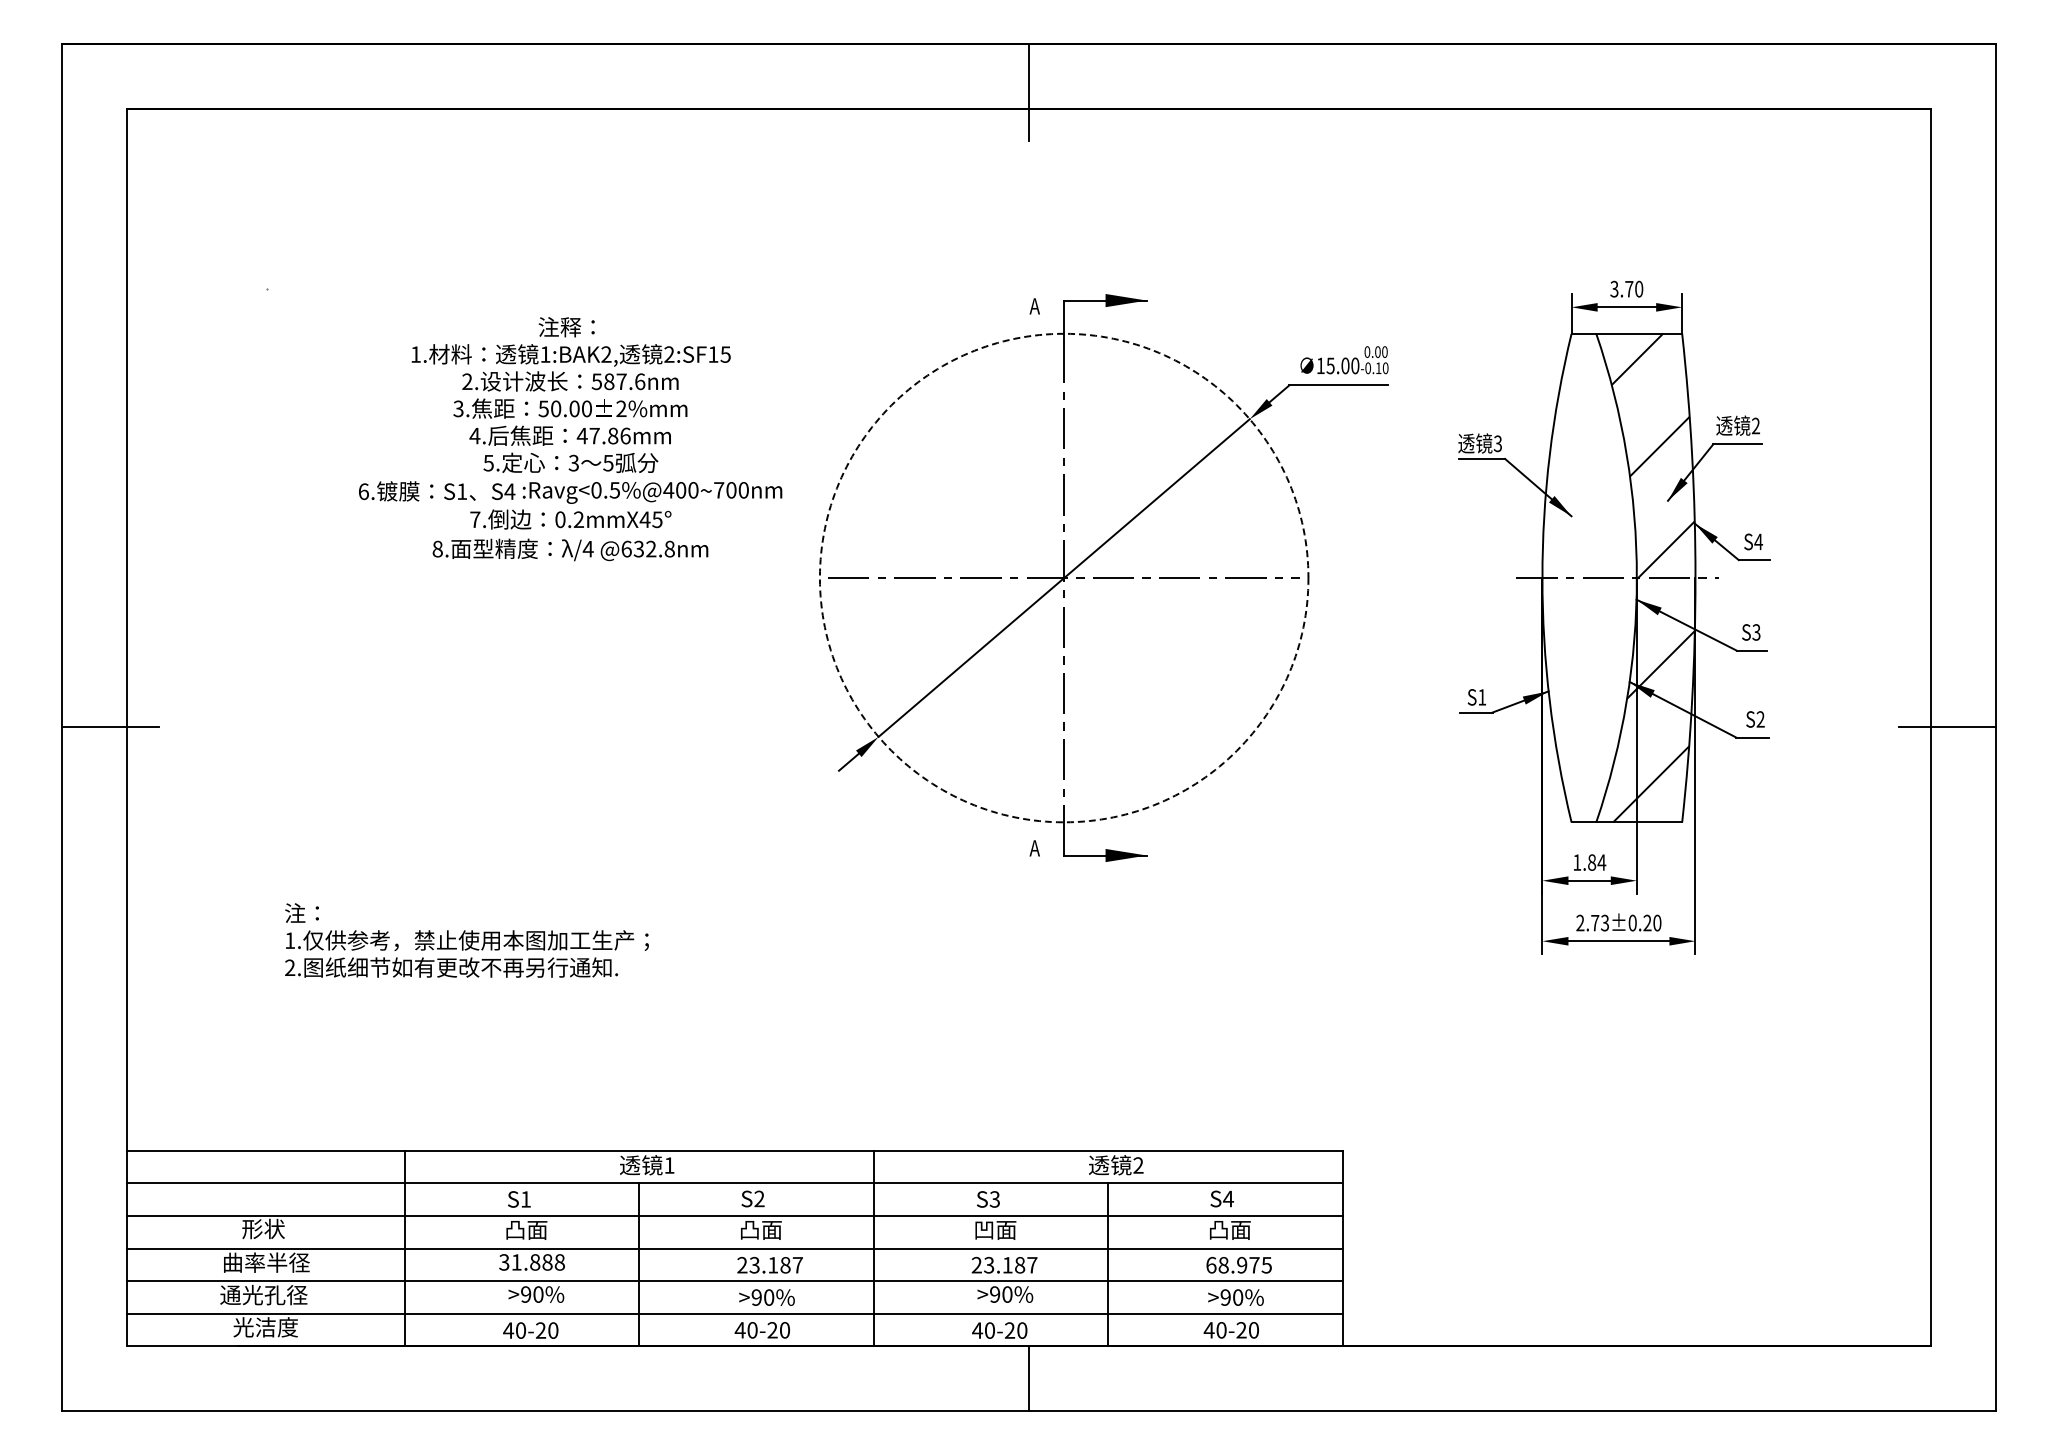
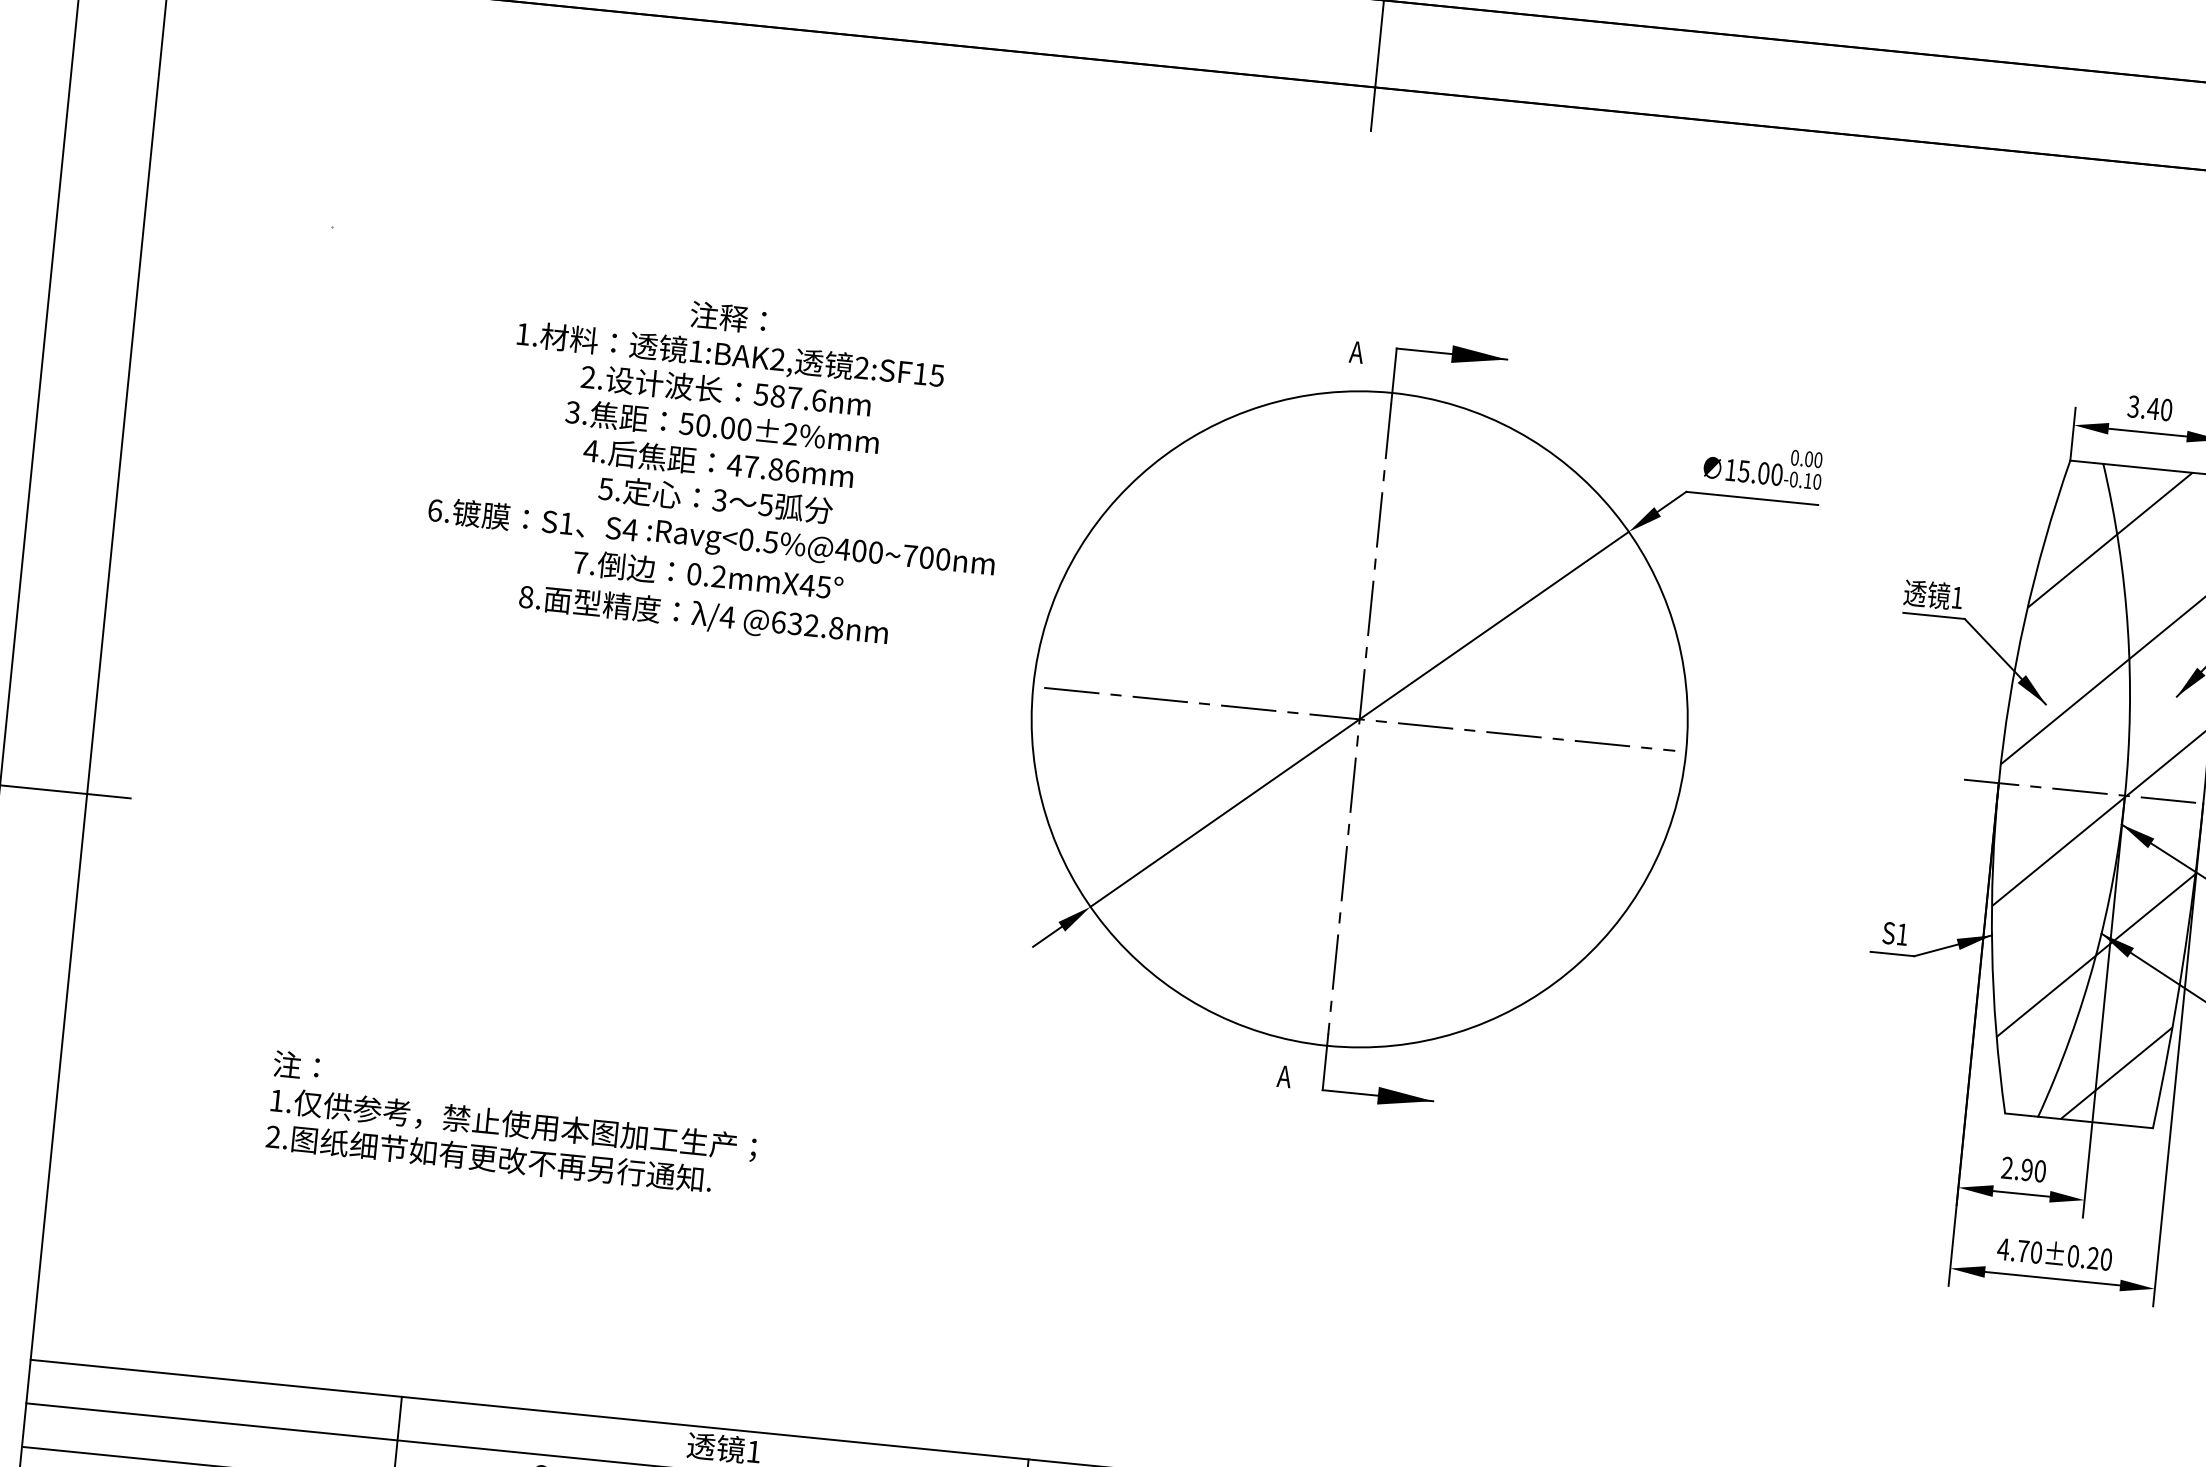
text: (1628, 289) -> (2152, 409), 3.70 -> 3.40
text: (1497, 443) -> (1956, 597), 3 -> 1
hatch: (1589, 575) -> (2062, 786), added
circle: (1063, 577) -> (1358, 718), dashed -> solid
text: (1589, 862) -> (2023, 1169), 1.84 -> 2.90
text: (1592, 922) -> (2019, 1250), 2.73±0.20 -> 4.70±0.20

